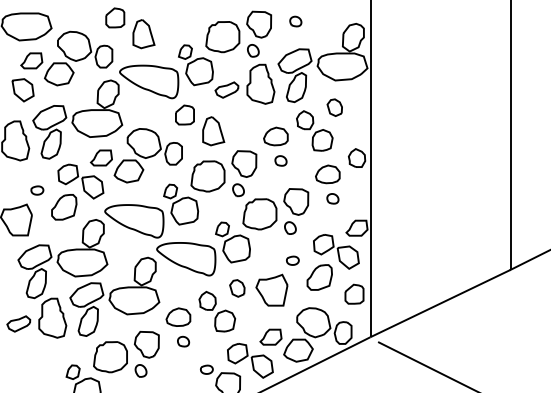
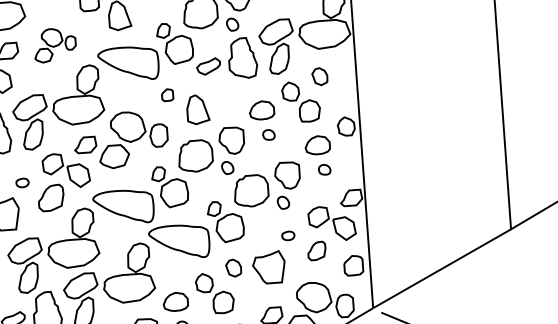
part: (78, 58) -> (54, 45), size x0.6
part: (184, 114) -> (167, 94), size x0.6
part: (319, 277) -> (316, 251), size x0.7

